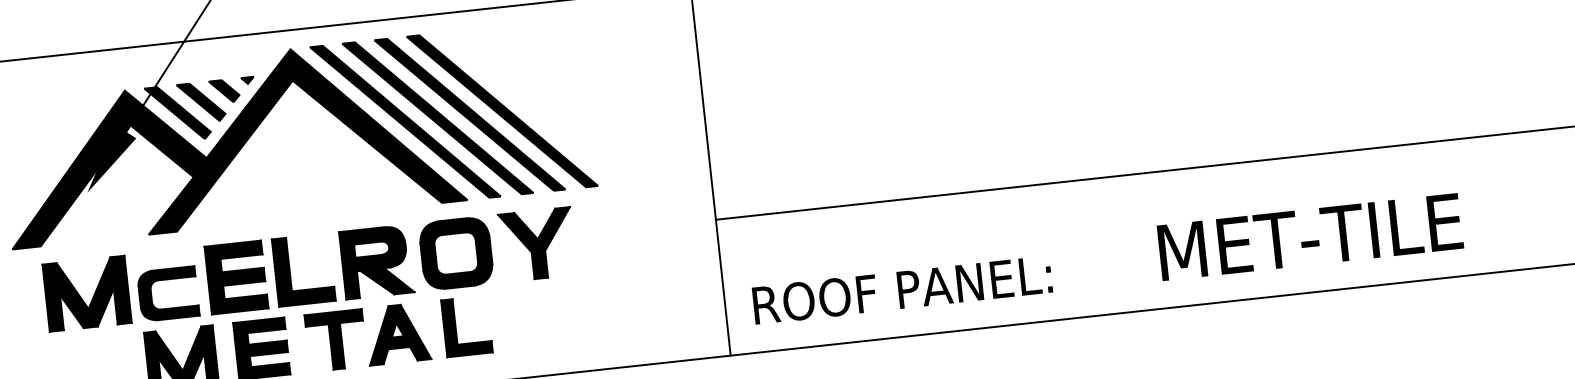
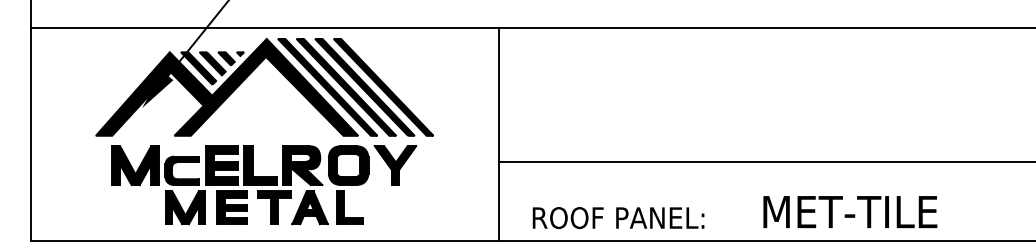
text: (1310, 237) -> (850, 212), moved
text: (902, 290) -> (618, 218), moved

